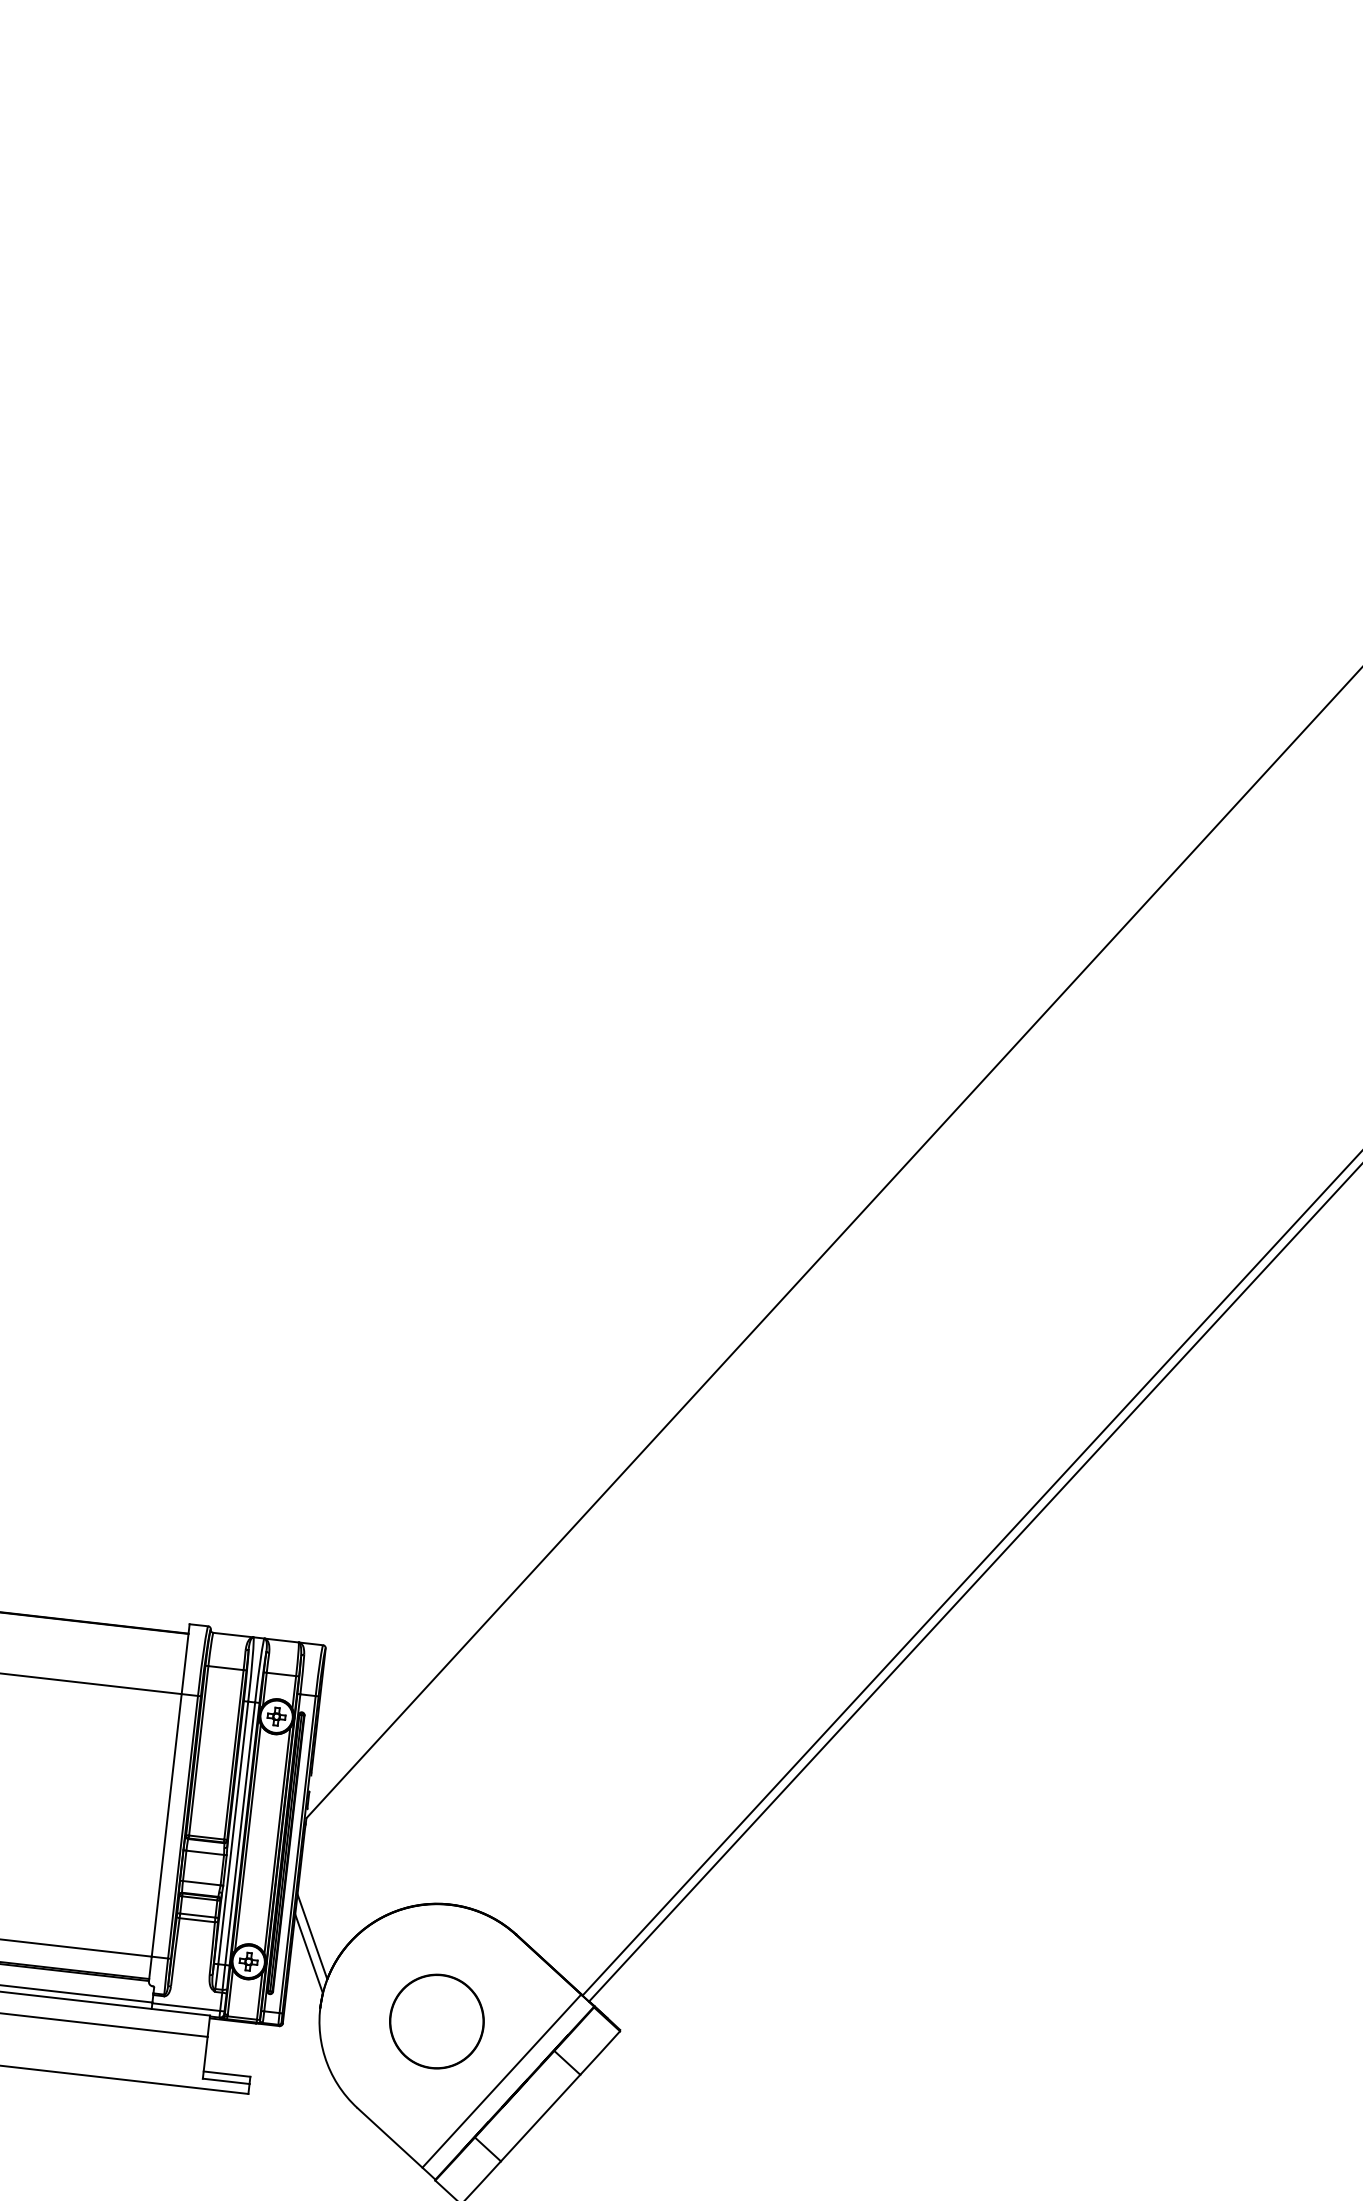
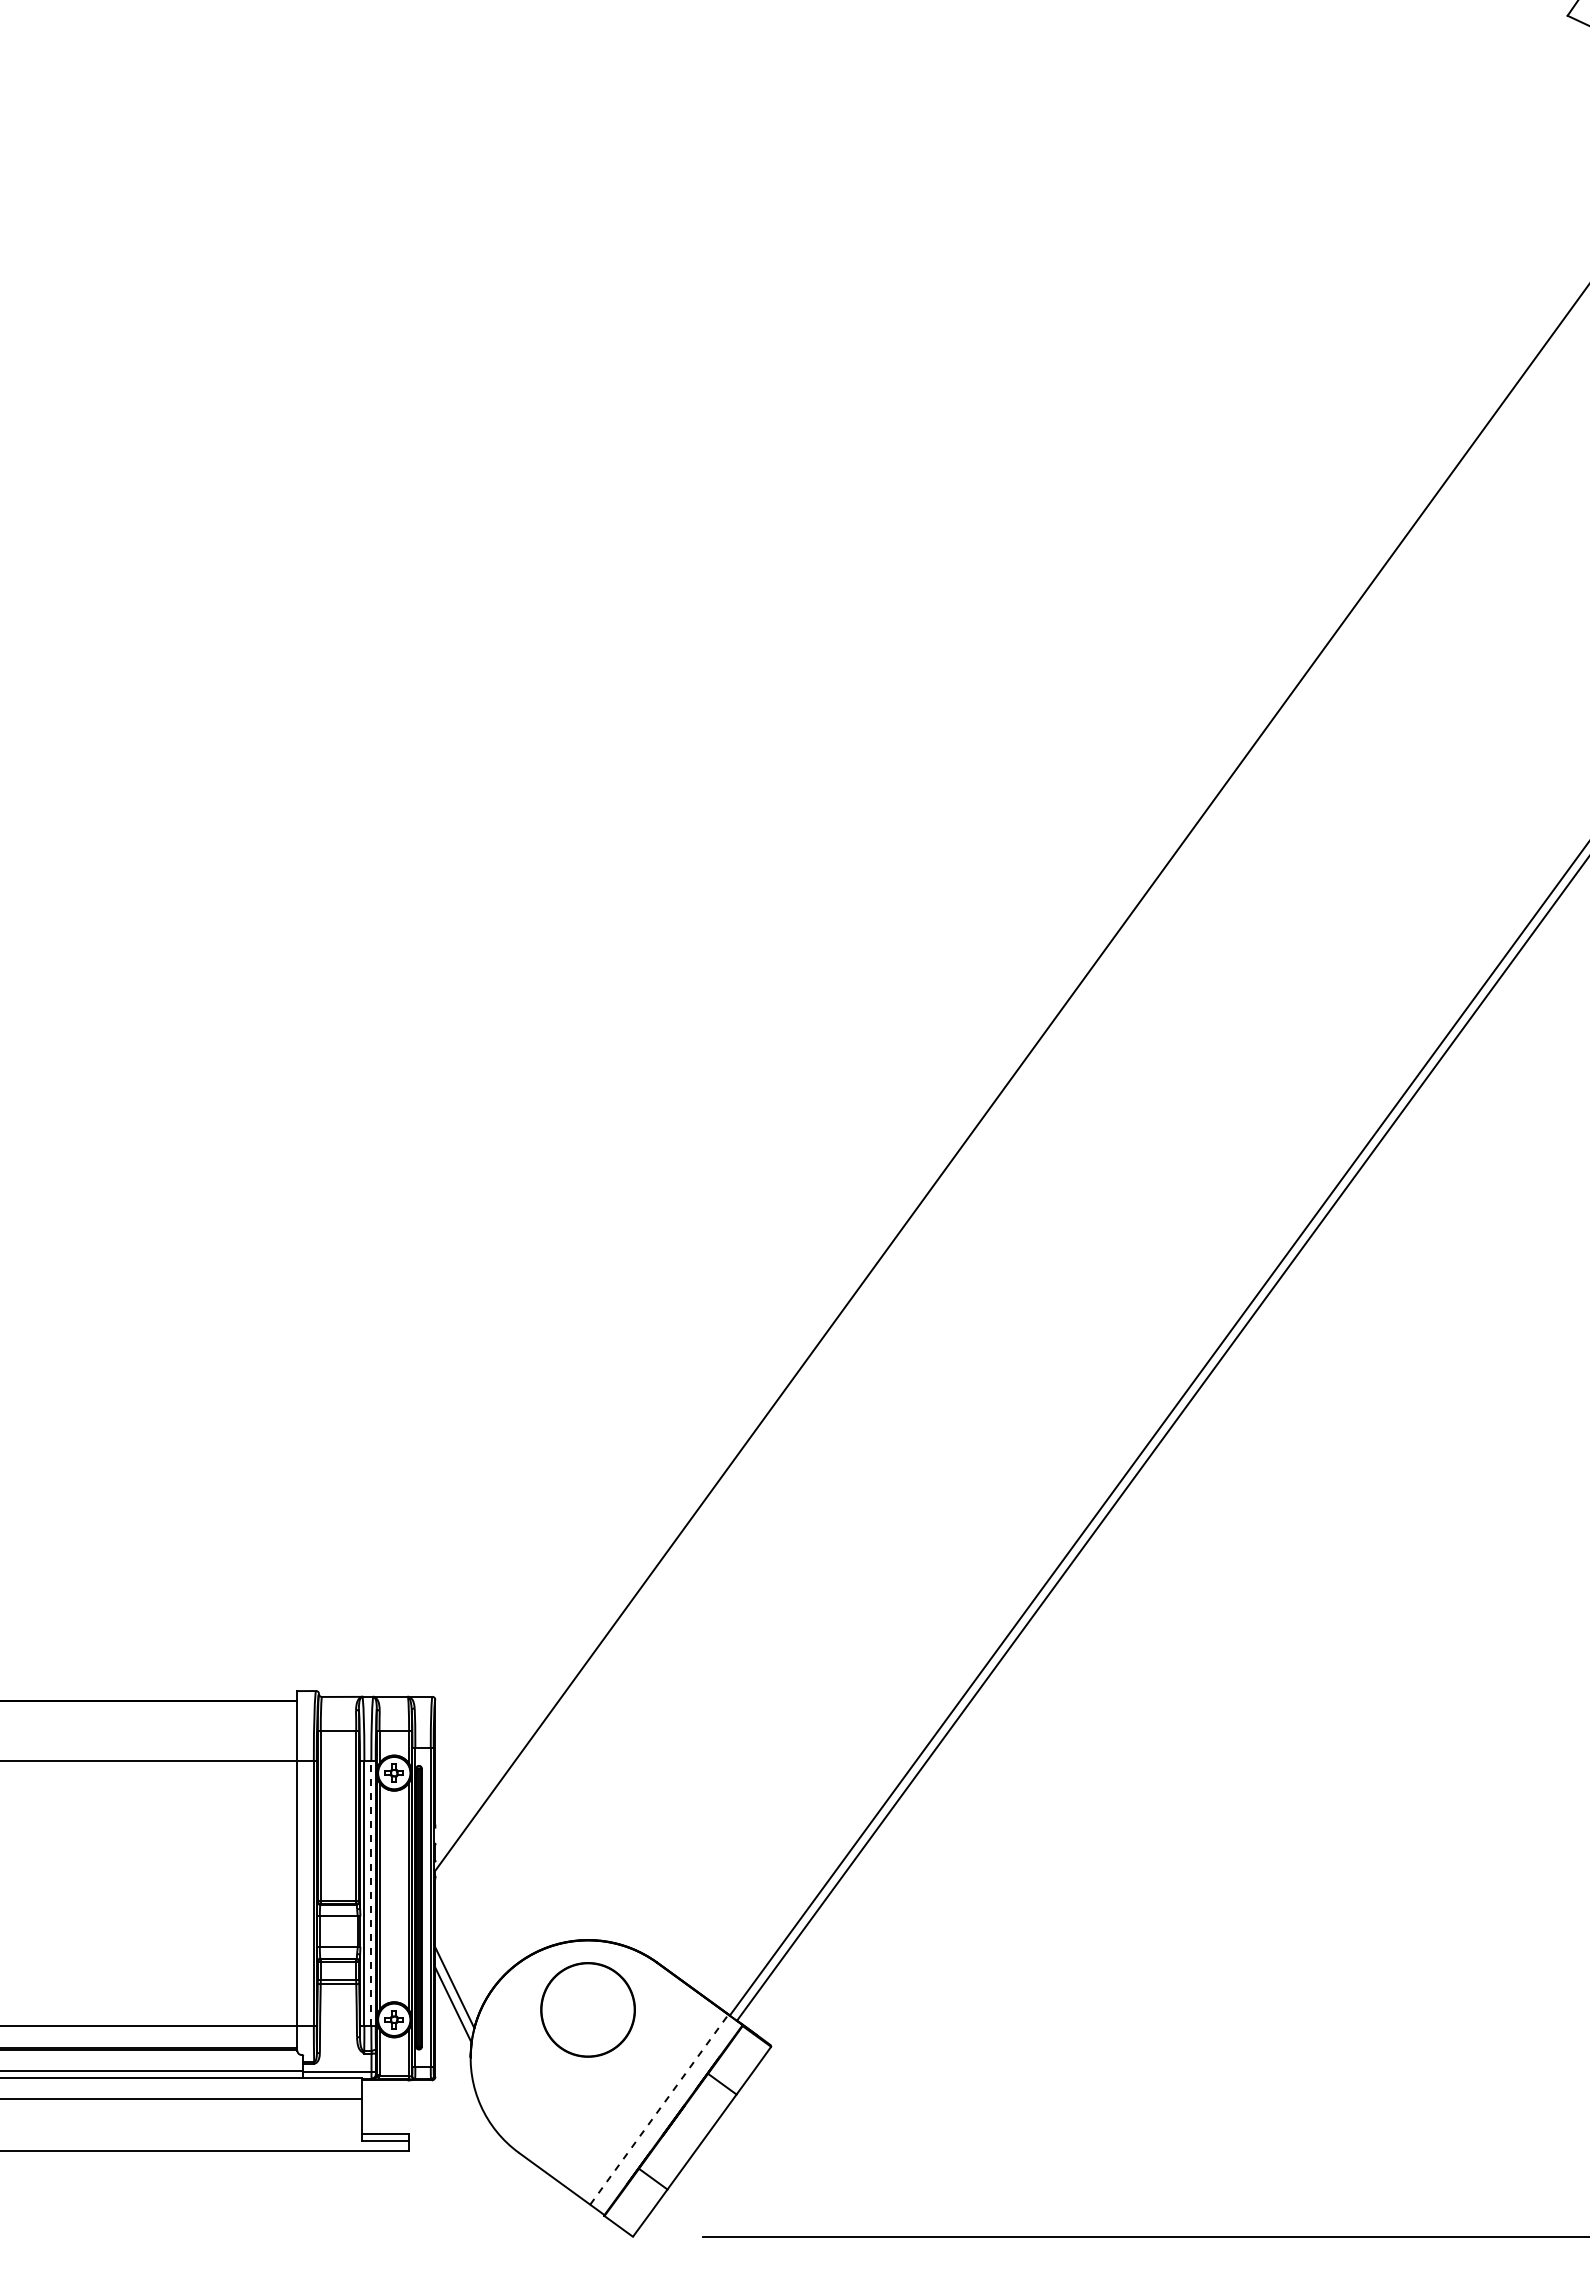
line: (240, 1833) -> (371, 1893), solid -> dashed
circle: (436, 2021) -> (587, 2009), moved
line: (502, 2080) -> (659, 2109), solid -> dashed

